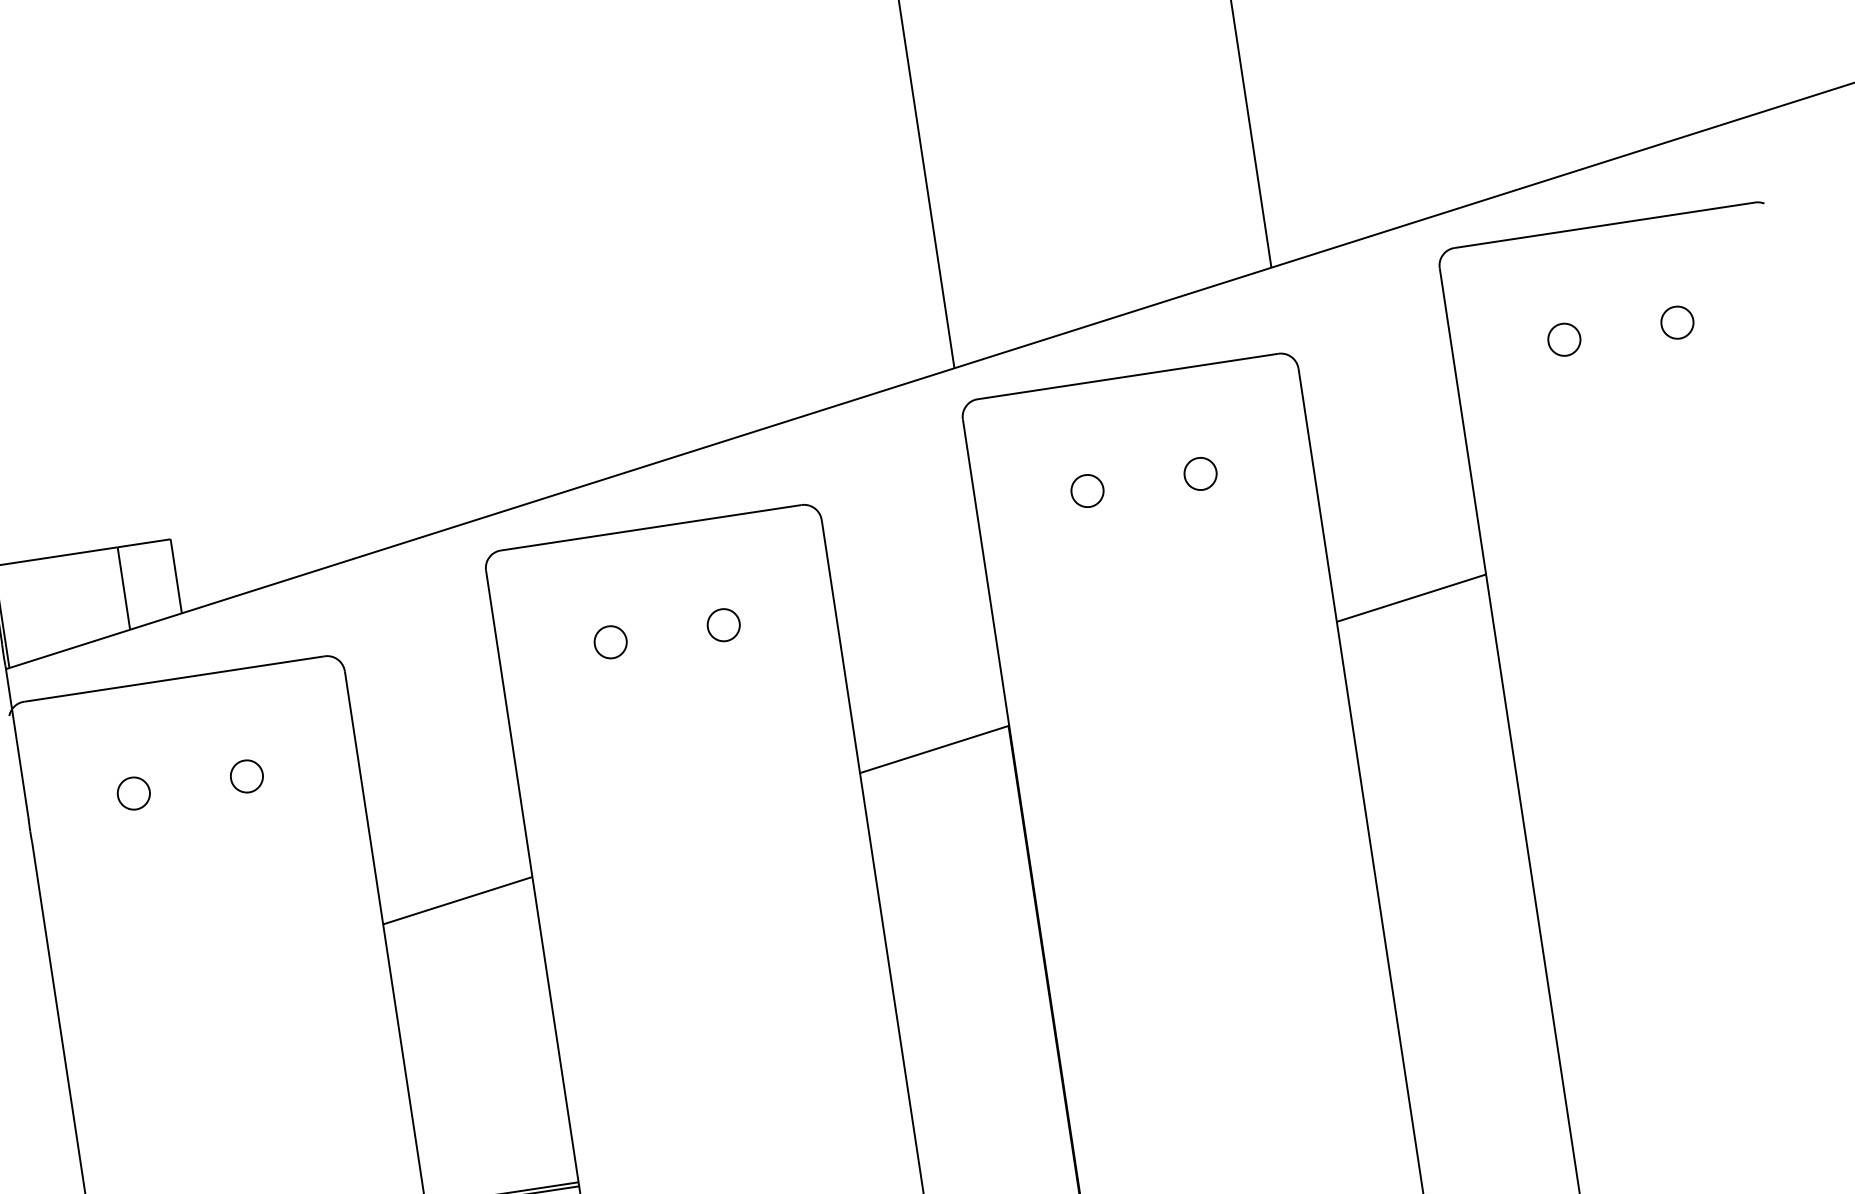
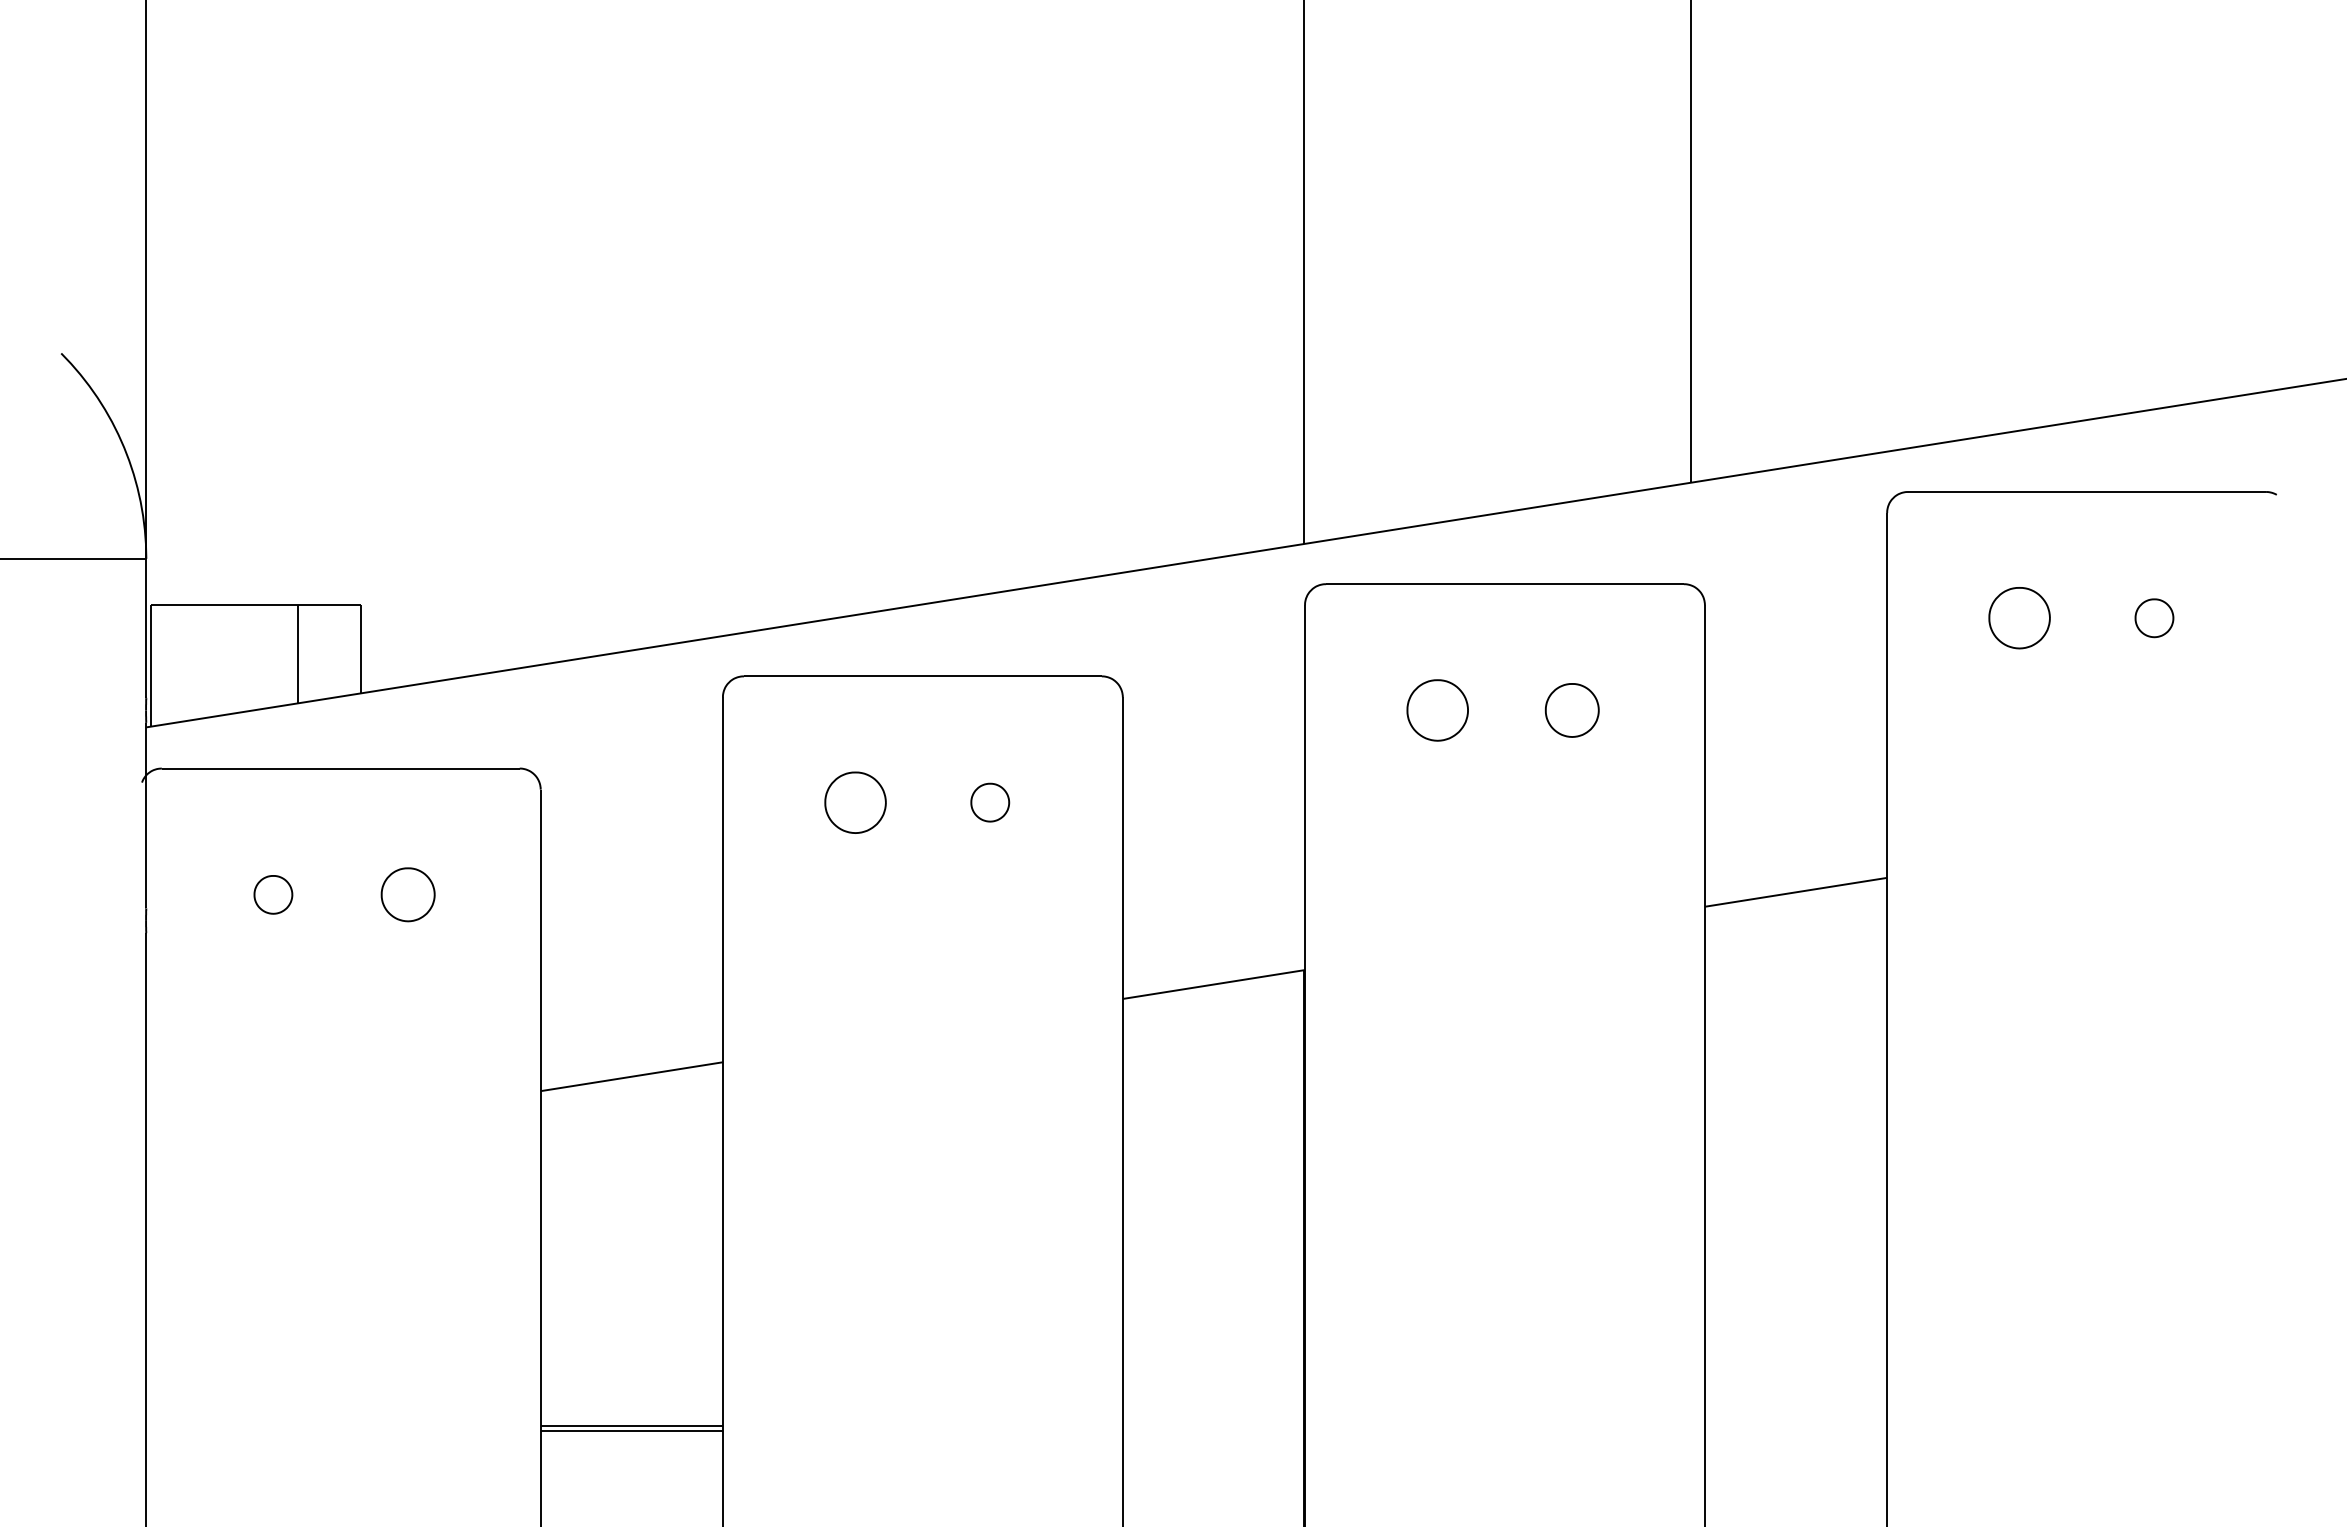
part: (1564, 340) -> (2019, 618), size x1.6
part: (1200, 473) -> (1572, 710), size x1.4
part: (1087, 491) -> (1437, 710), size x1.6
part: (610, 642) -> (855, 802), size x1.6
part: (246, 776) -> (407, 894), size x1.4

